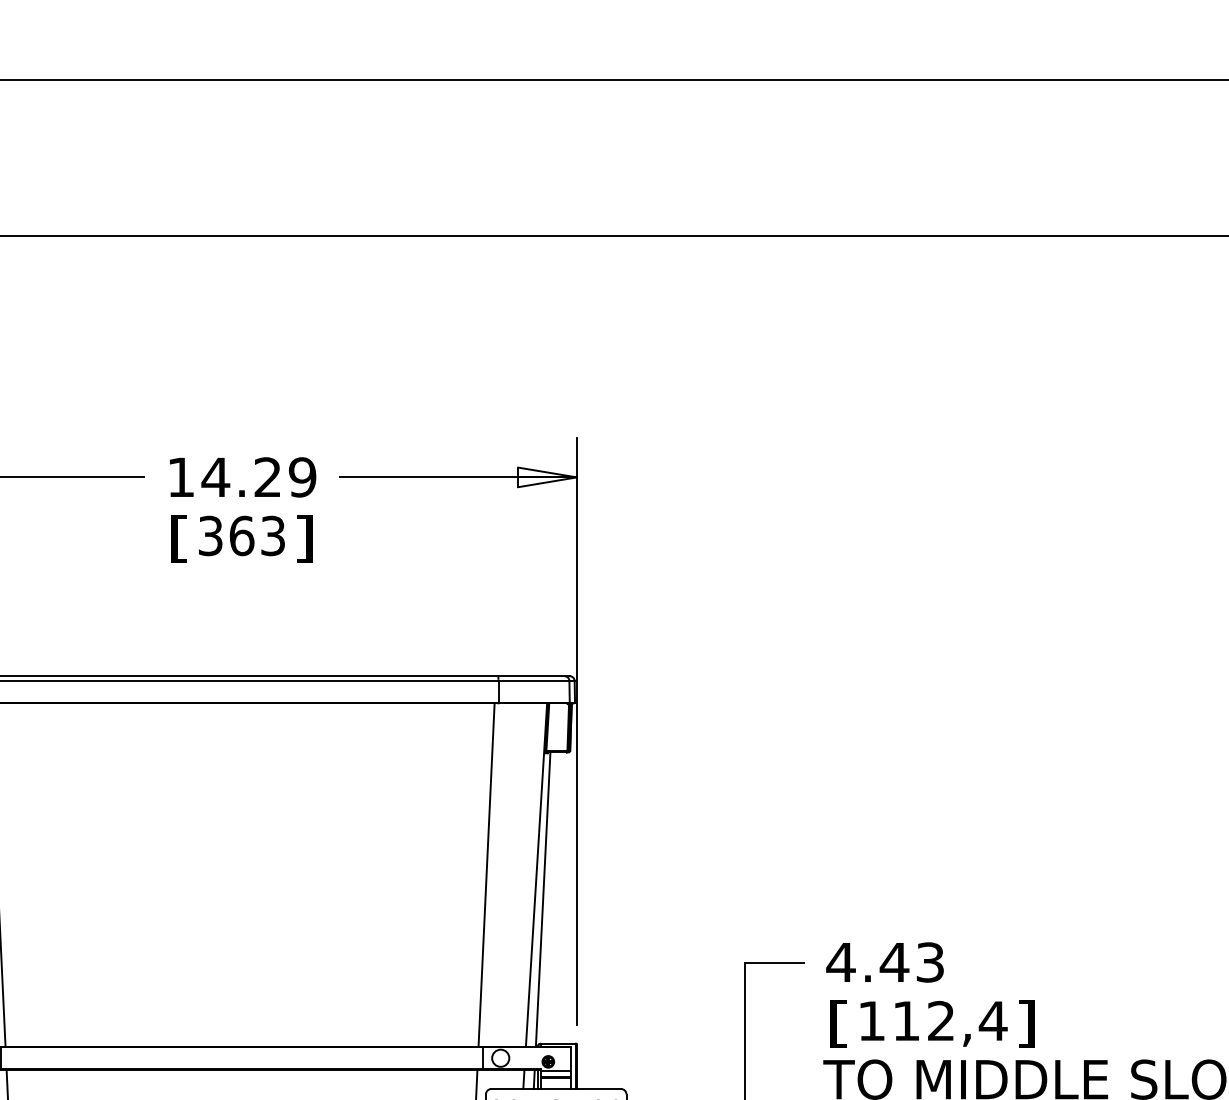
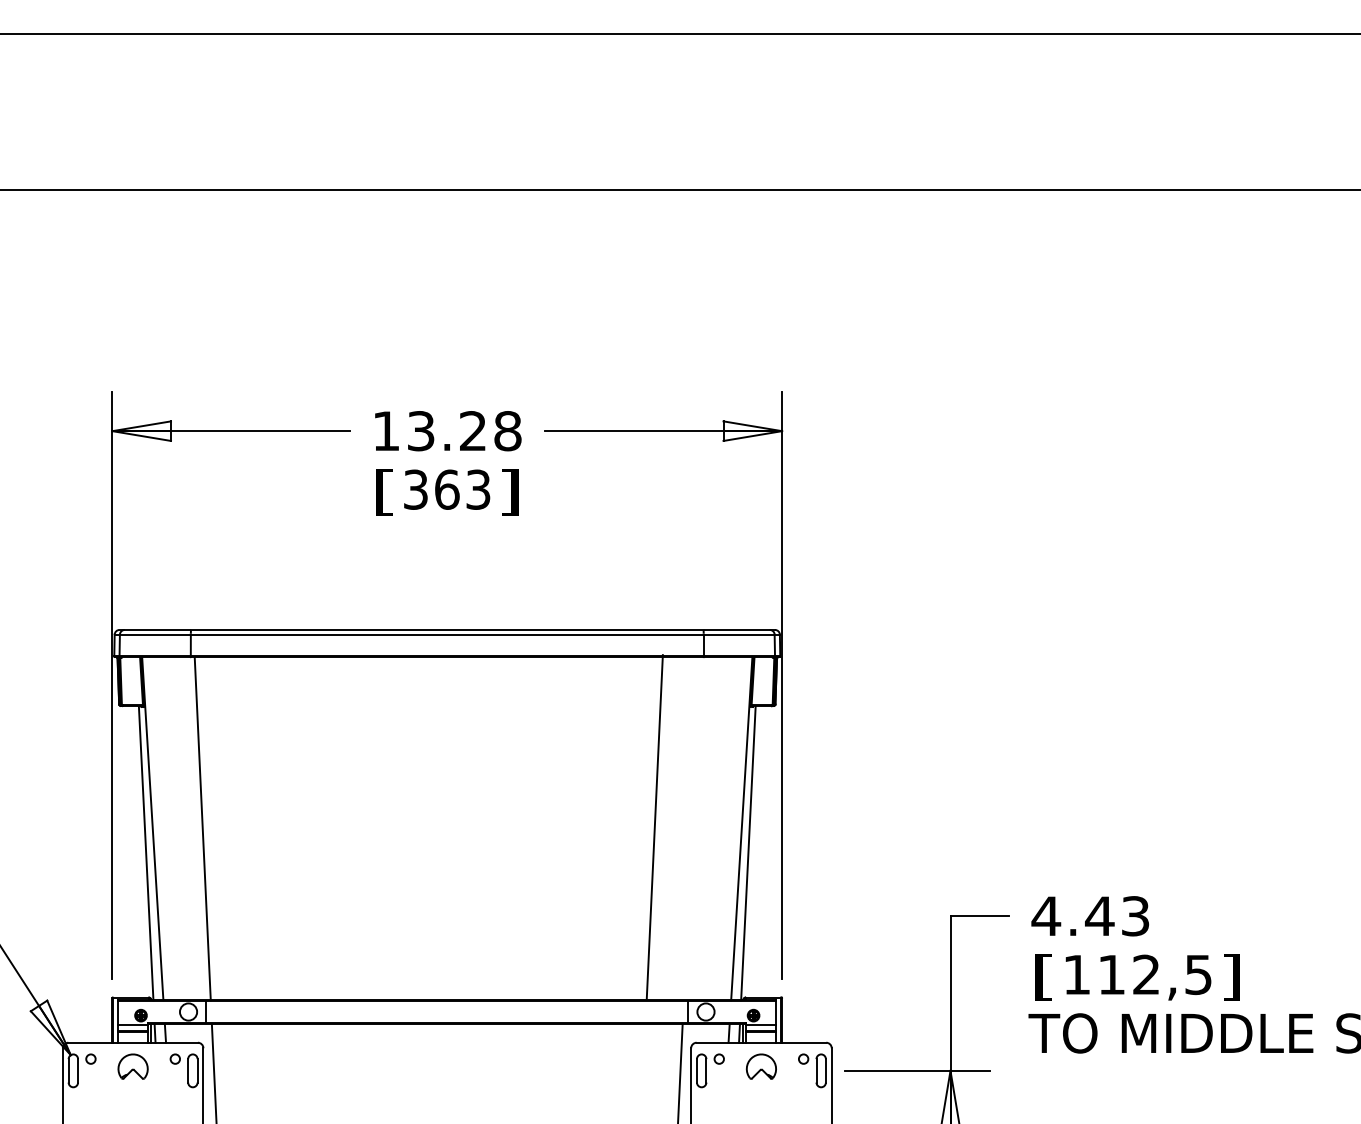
text: (258, 477) -> (463, 431), 14.29 -> 13.28
line: (486, 874) -> (654, 826), moved
text: (993, 1021) -> (1198, 975), 112,4 -> 112,5

